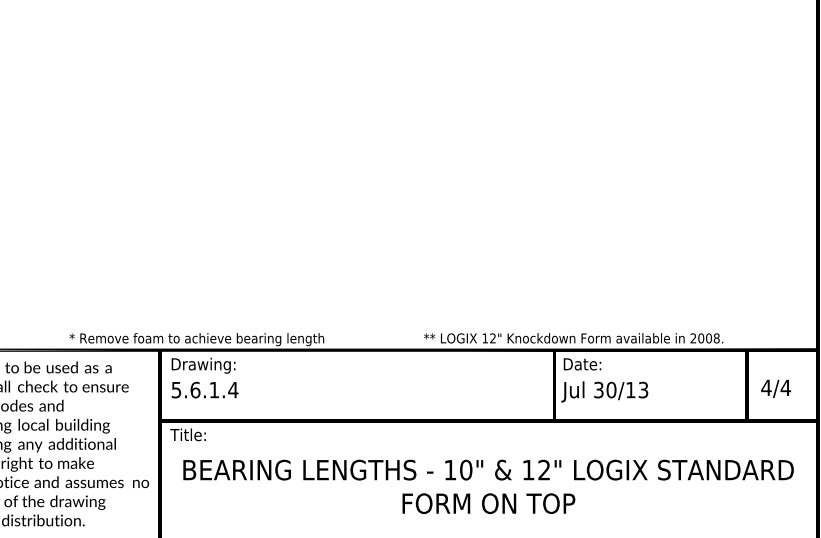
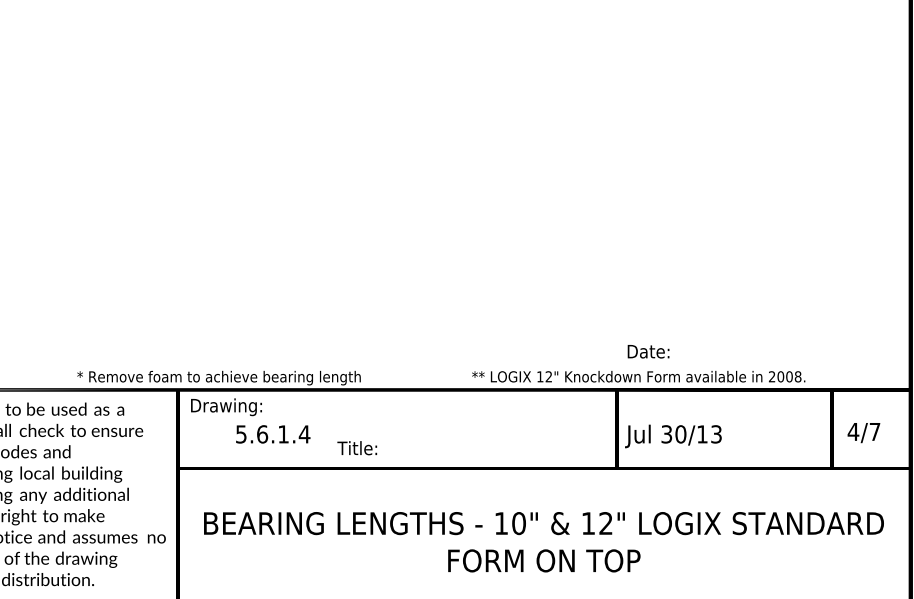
text: (582, 364) -> (648, 351), moved
text: (785, 387) -> (874, 431), 4/4 -> 4/7
text: (205, 390) -> (273, 434), moved
text: (188, 435) -> (357, 448), moved

